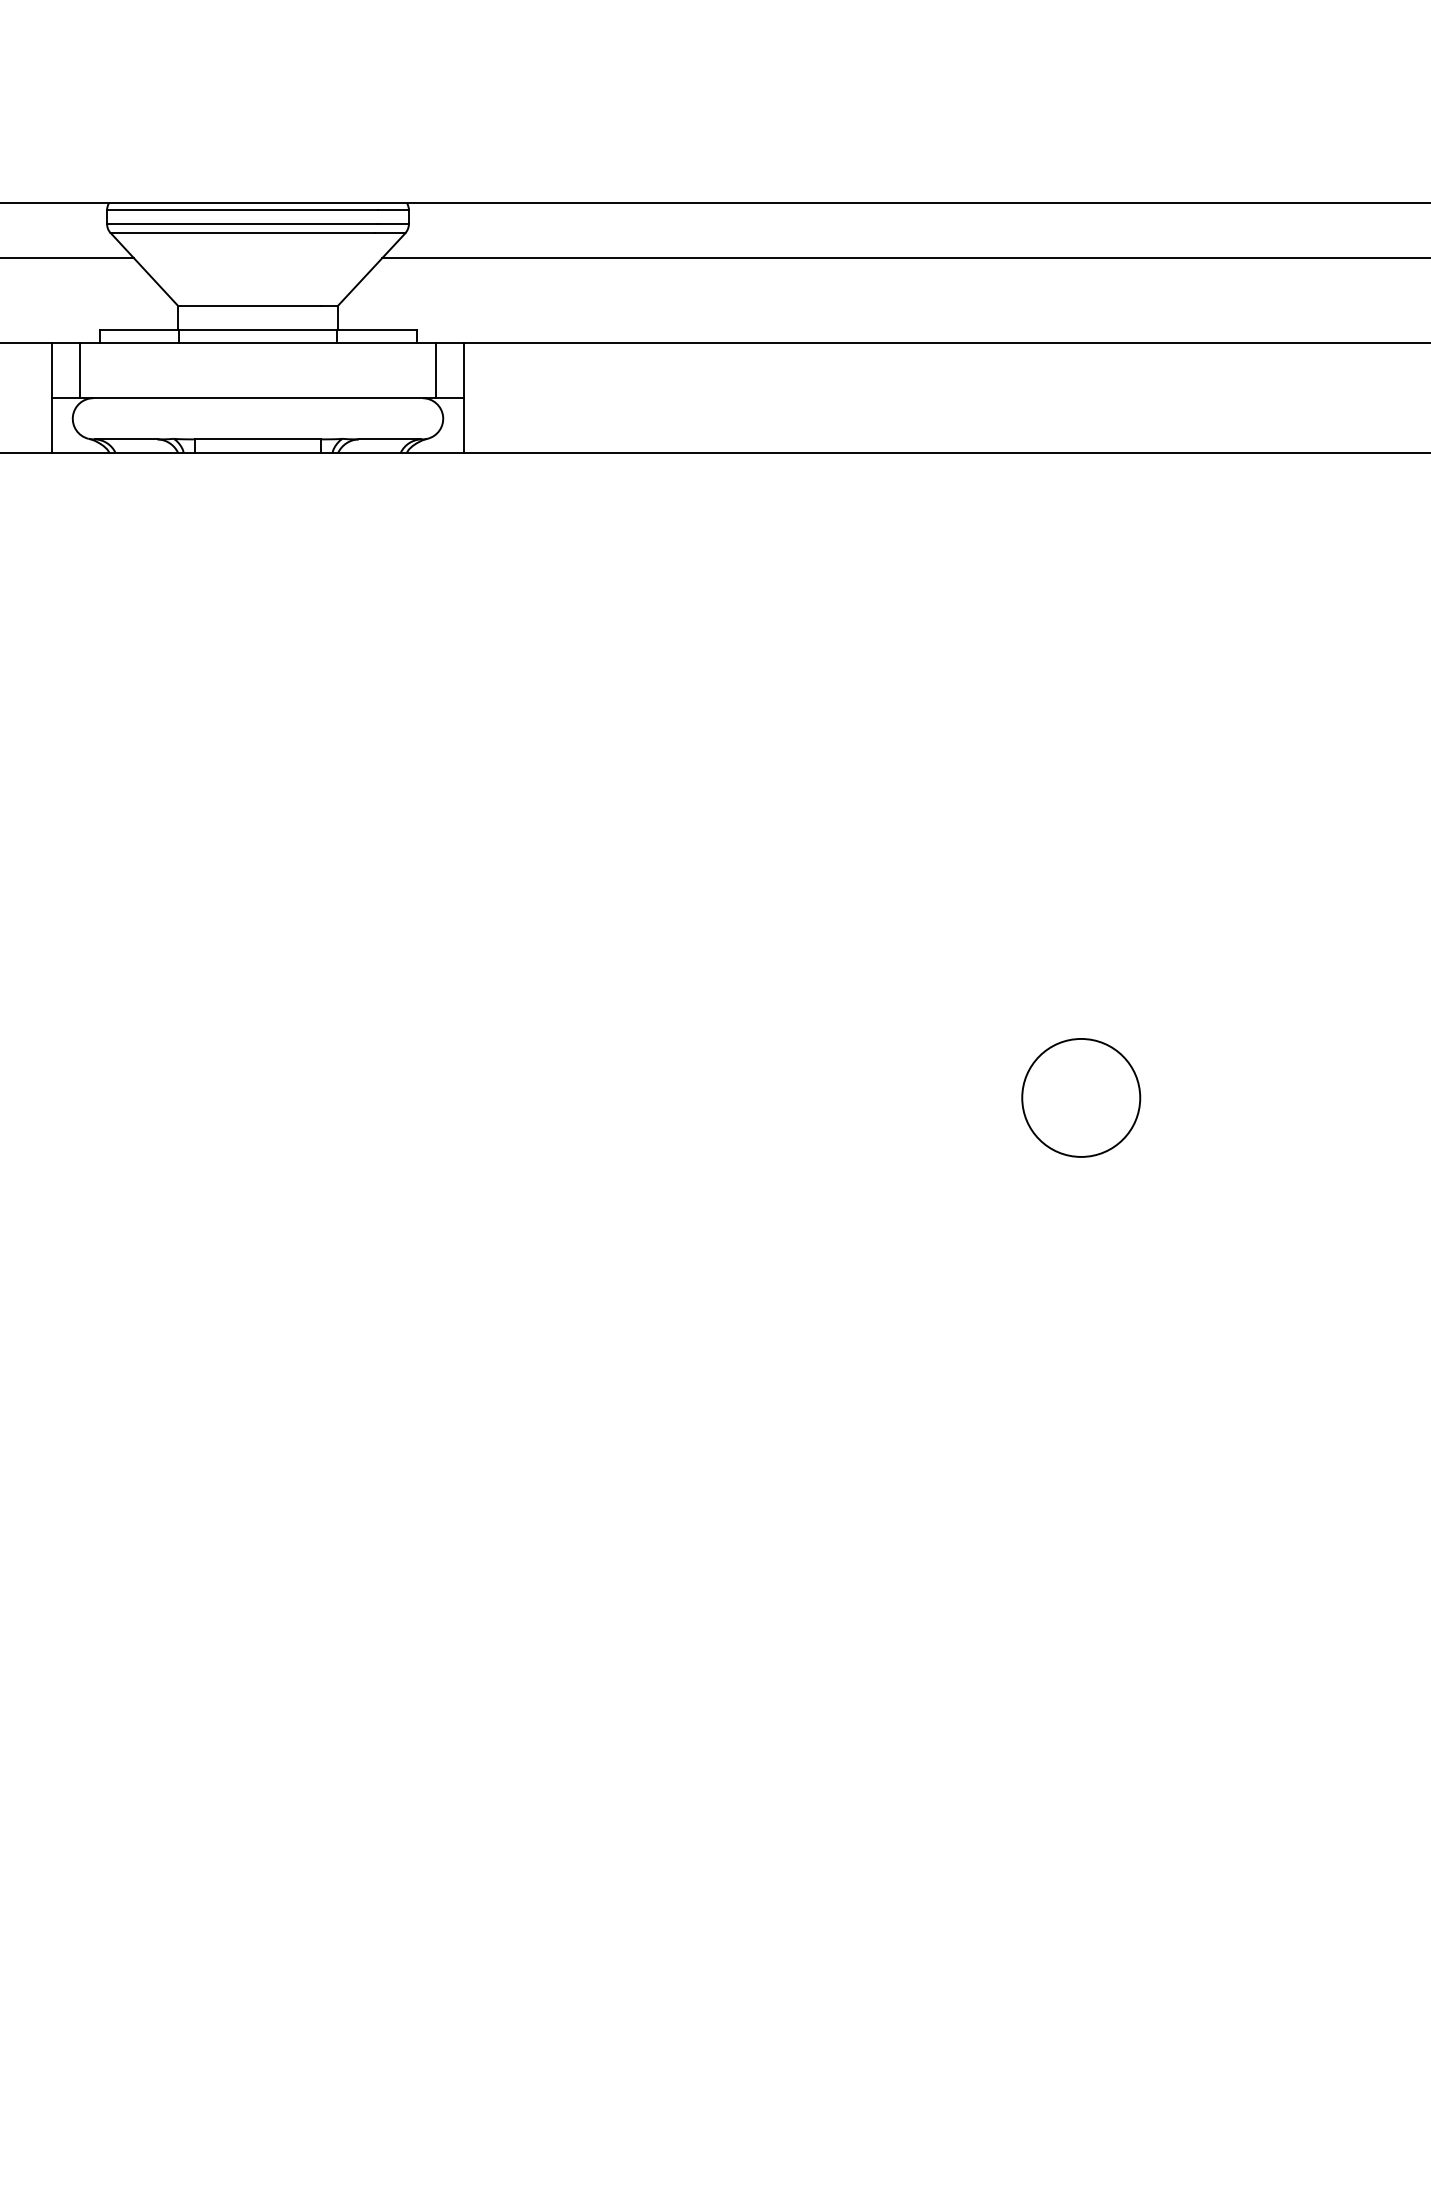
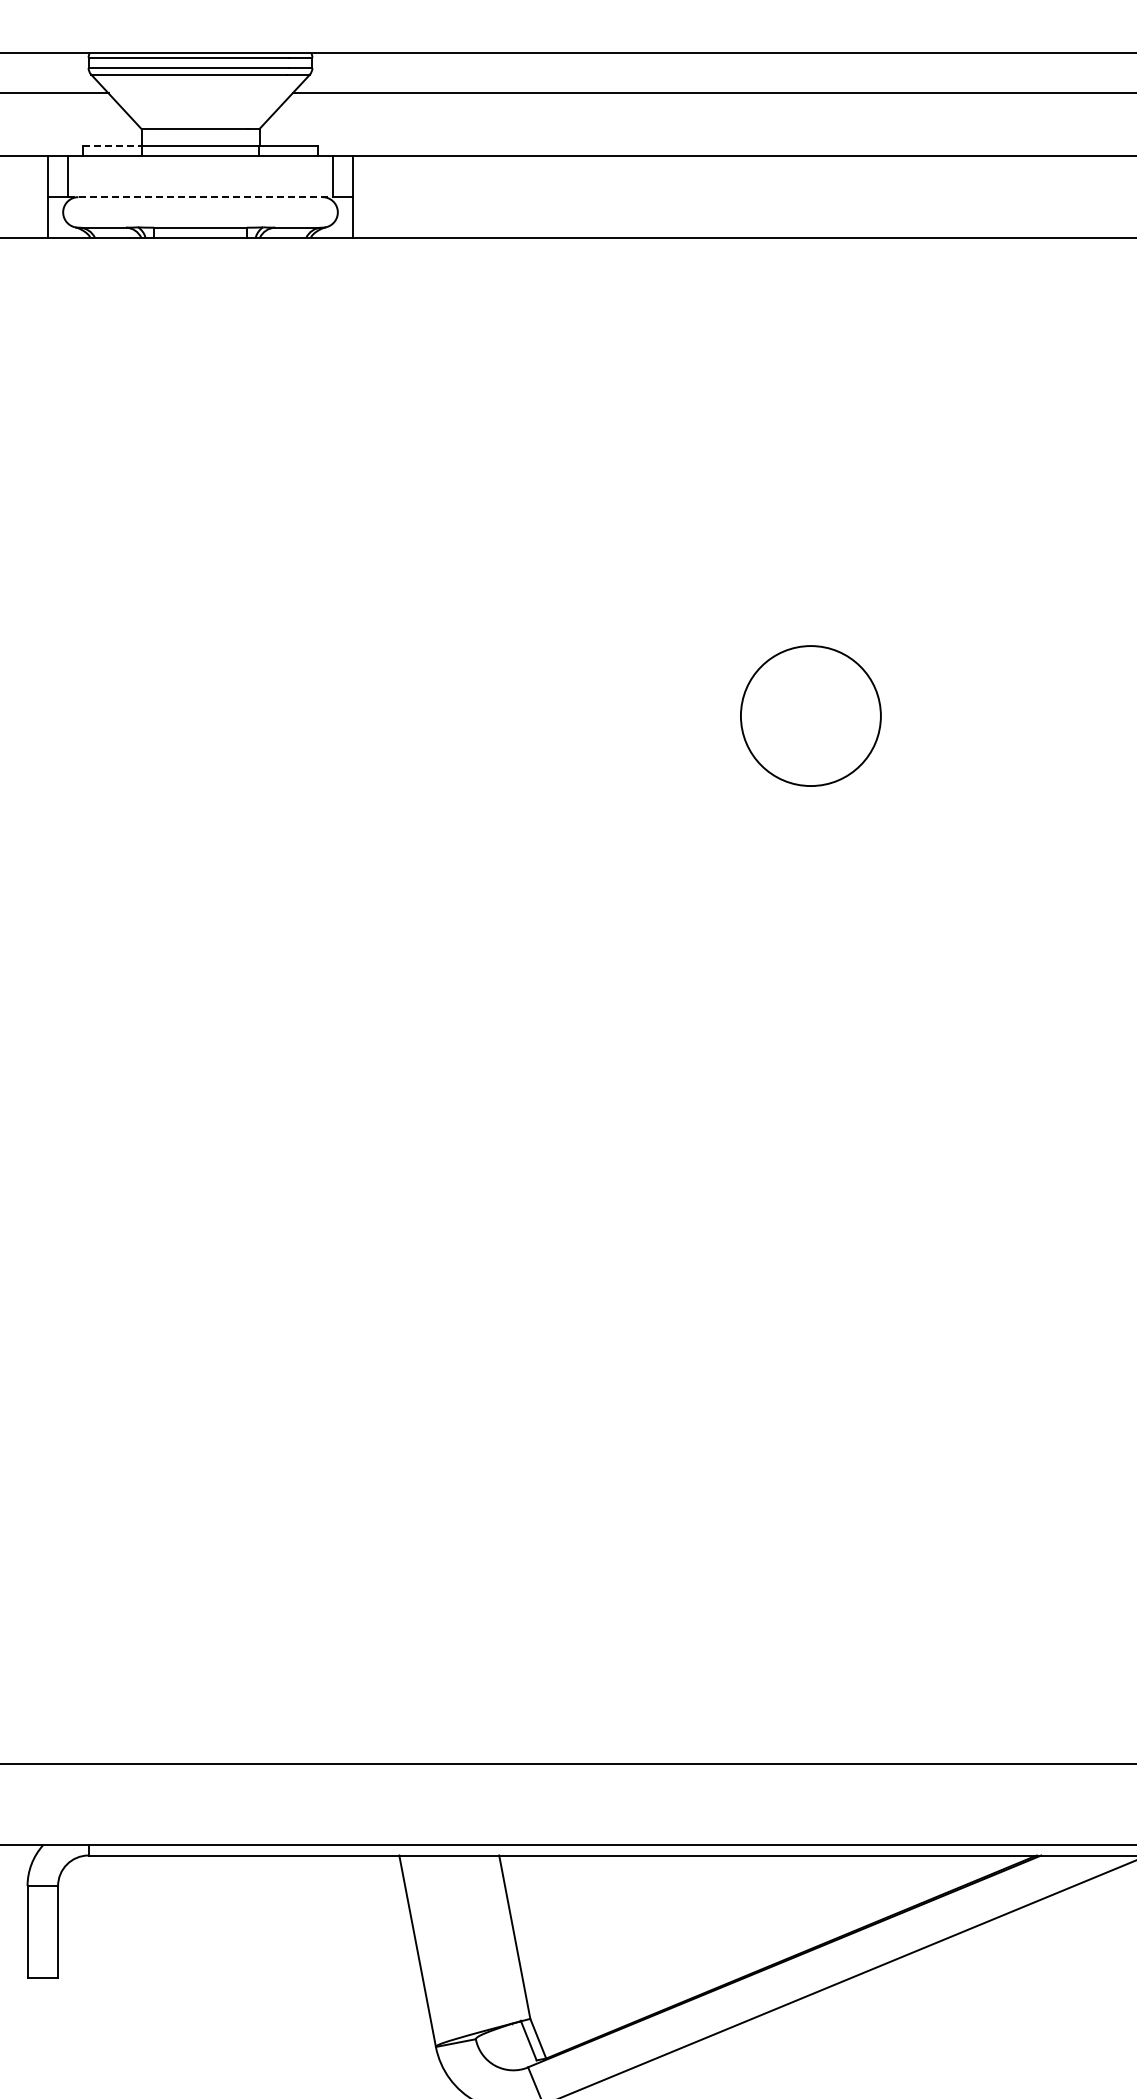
line: (140, 329) -> (113, 146), solid -> dashed
line: (259, 398) -> (201, 197), solid -> dashed
circle: (1080, 1097) -> (810, 715), size x1.6

